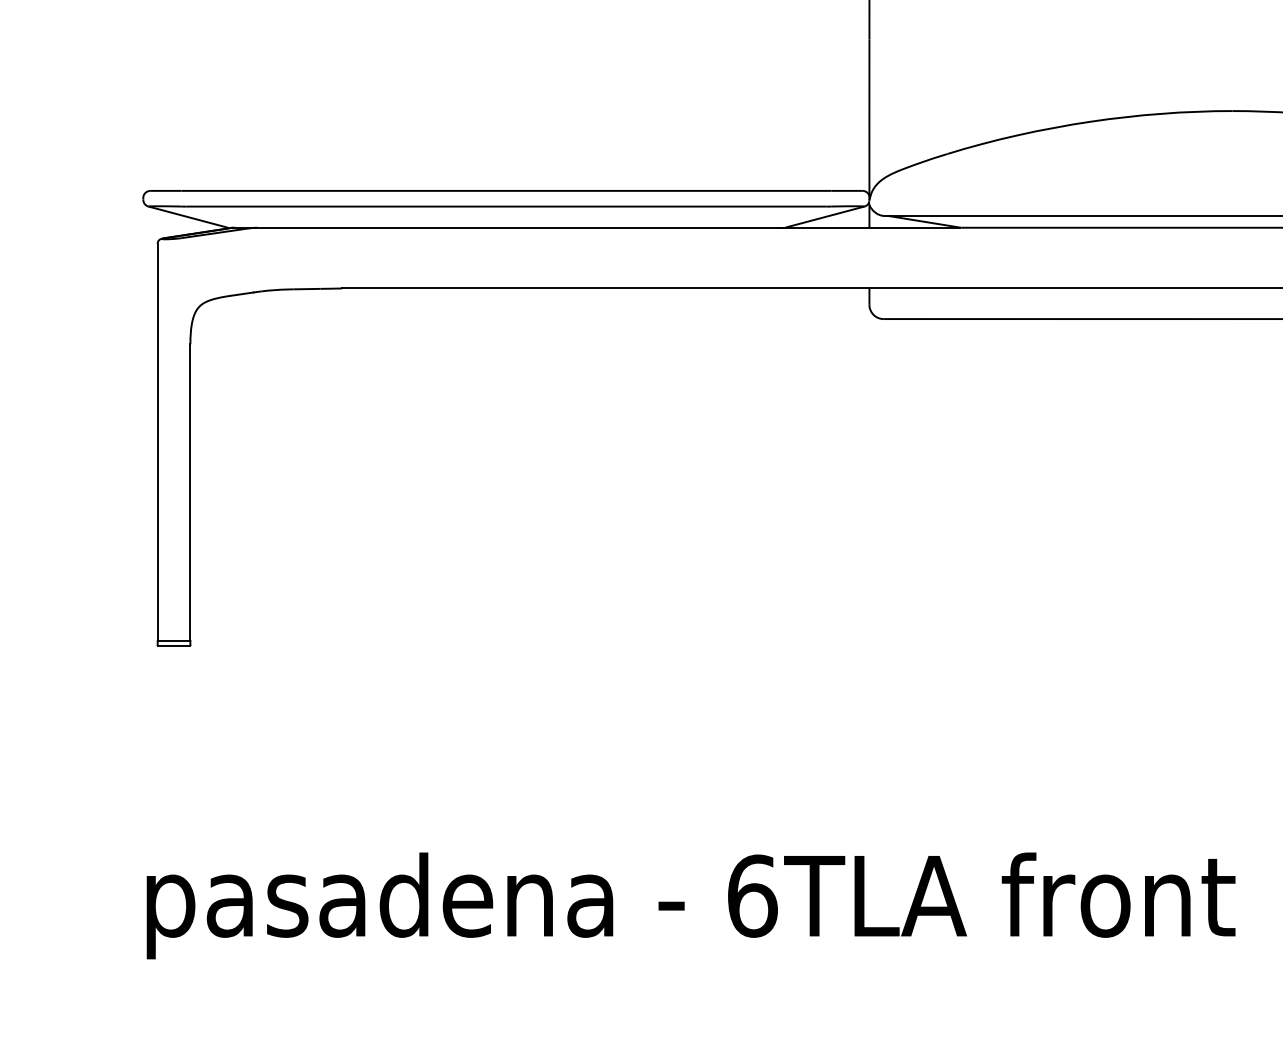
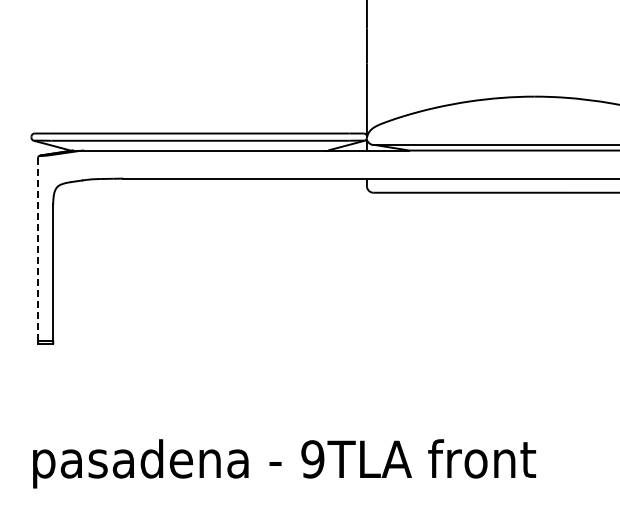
line: (158, 441) -> (38, 249), solid -> dashed
text: (751, 896) -> (312, 459), 6TLA -> 9TLA

